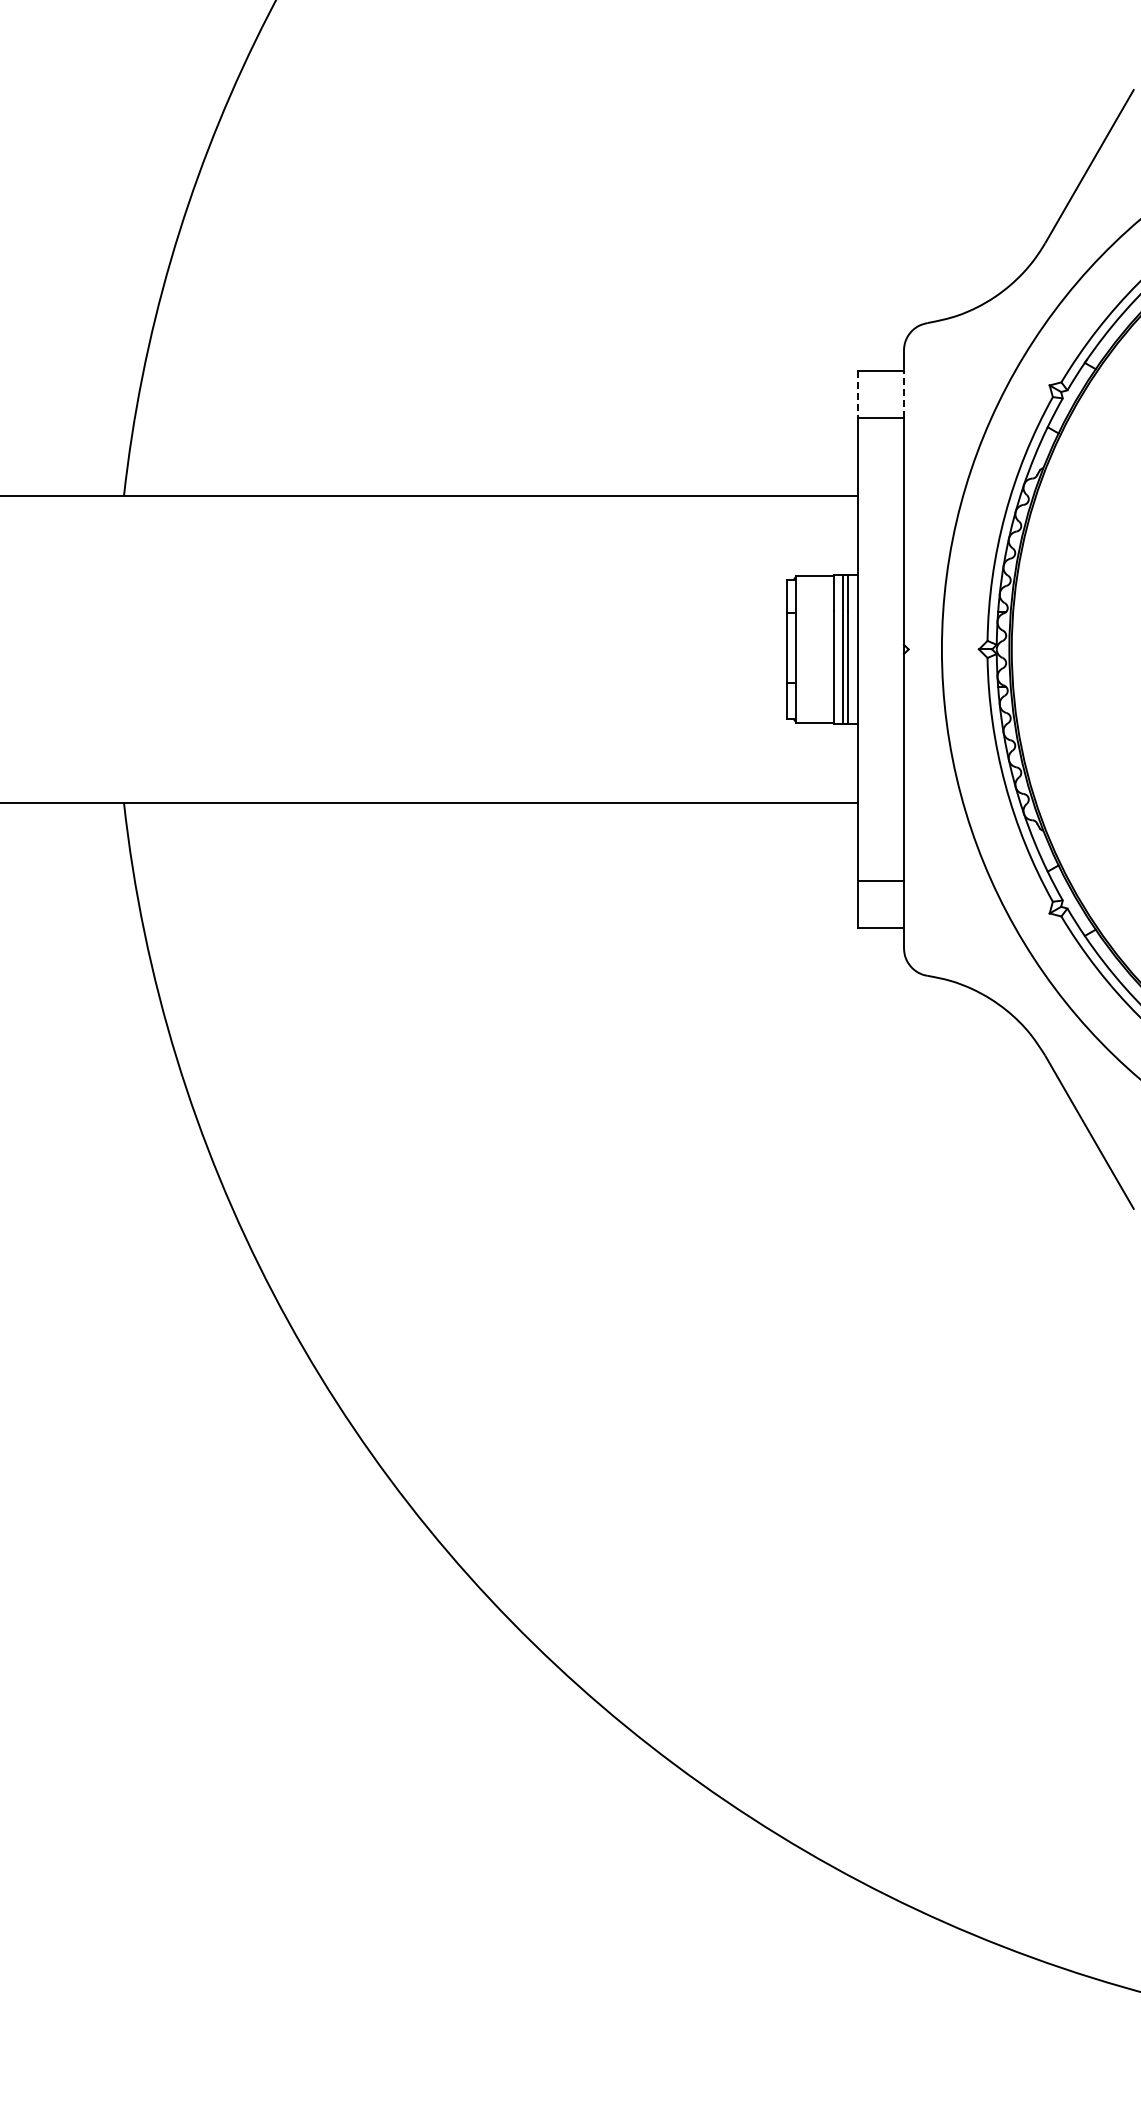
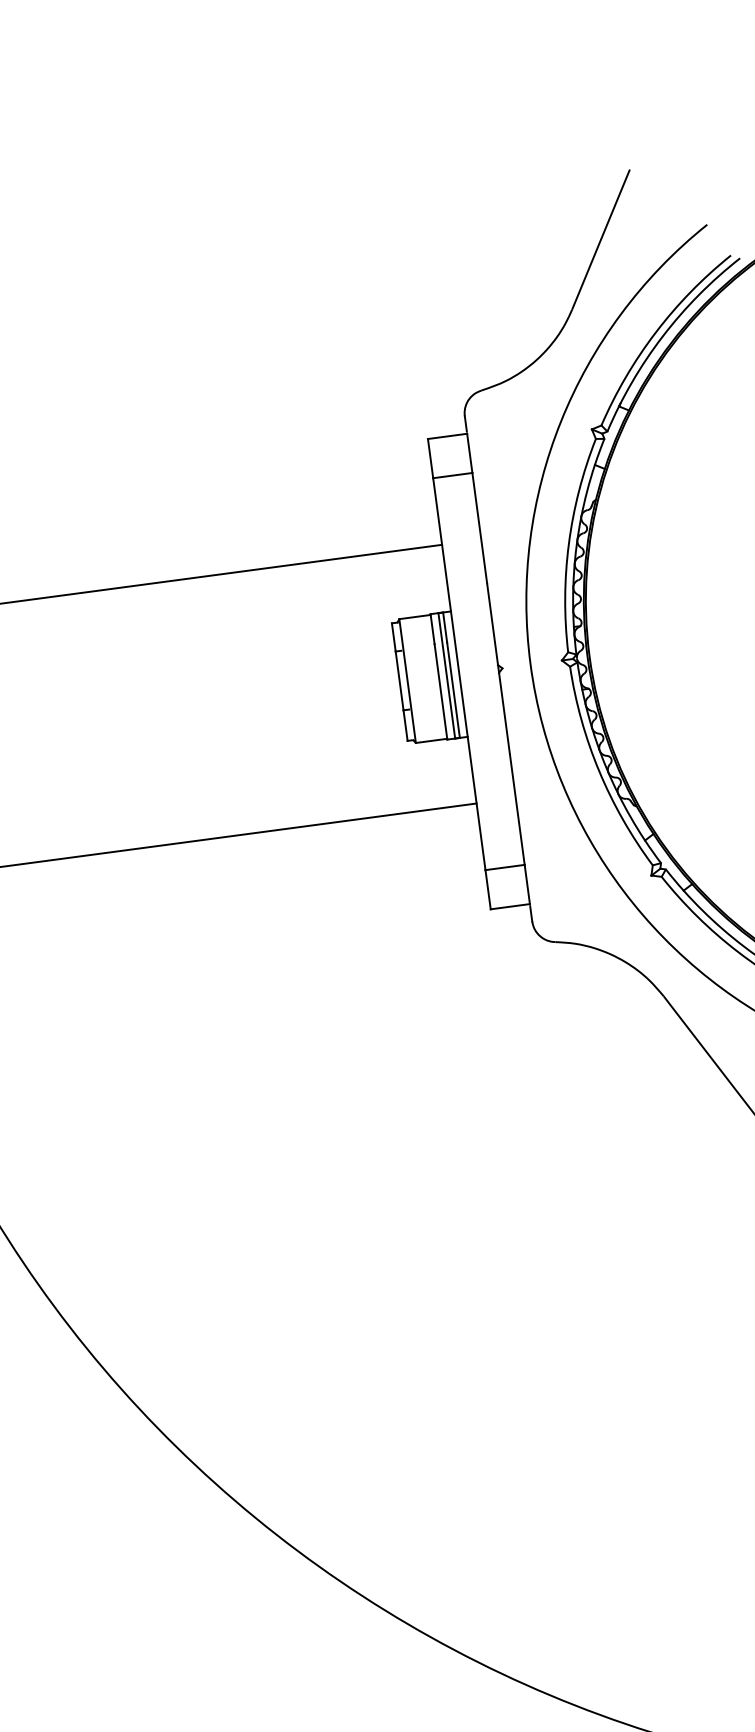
line: (903, 393) -> (469, 452), dashed -> solid
line: (857, 394) -> (430, 458), dashed -> solid

